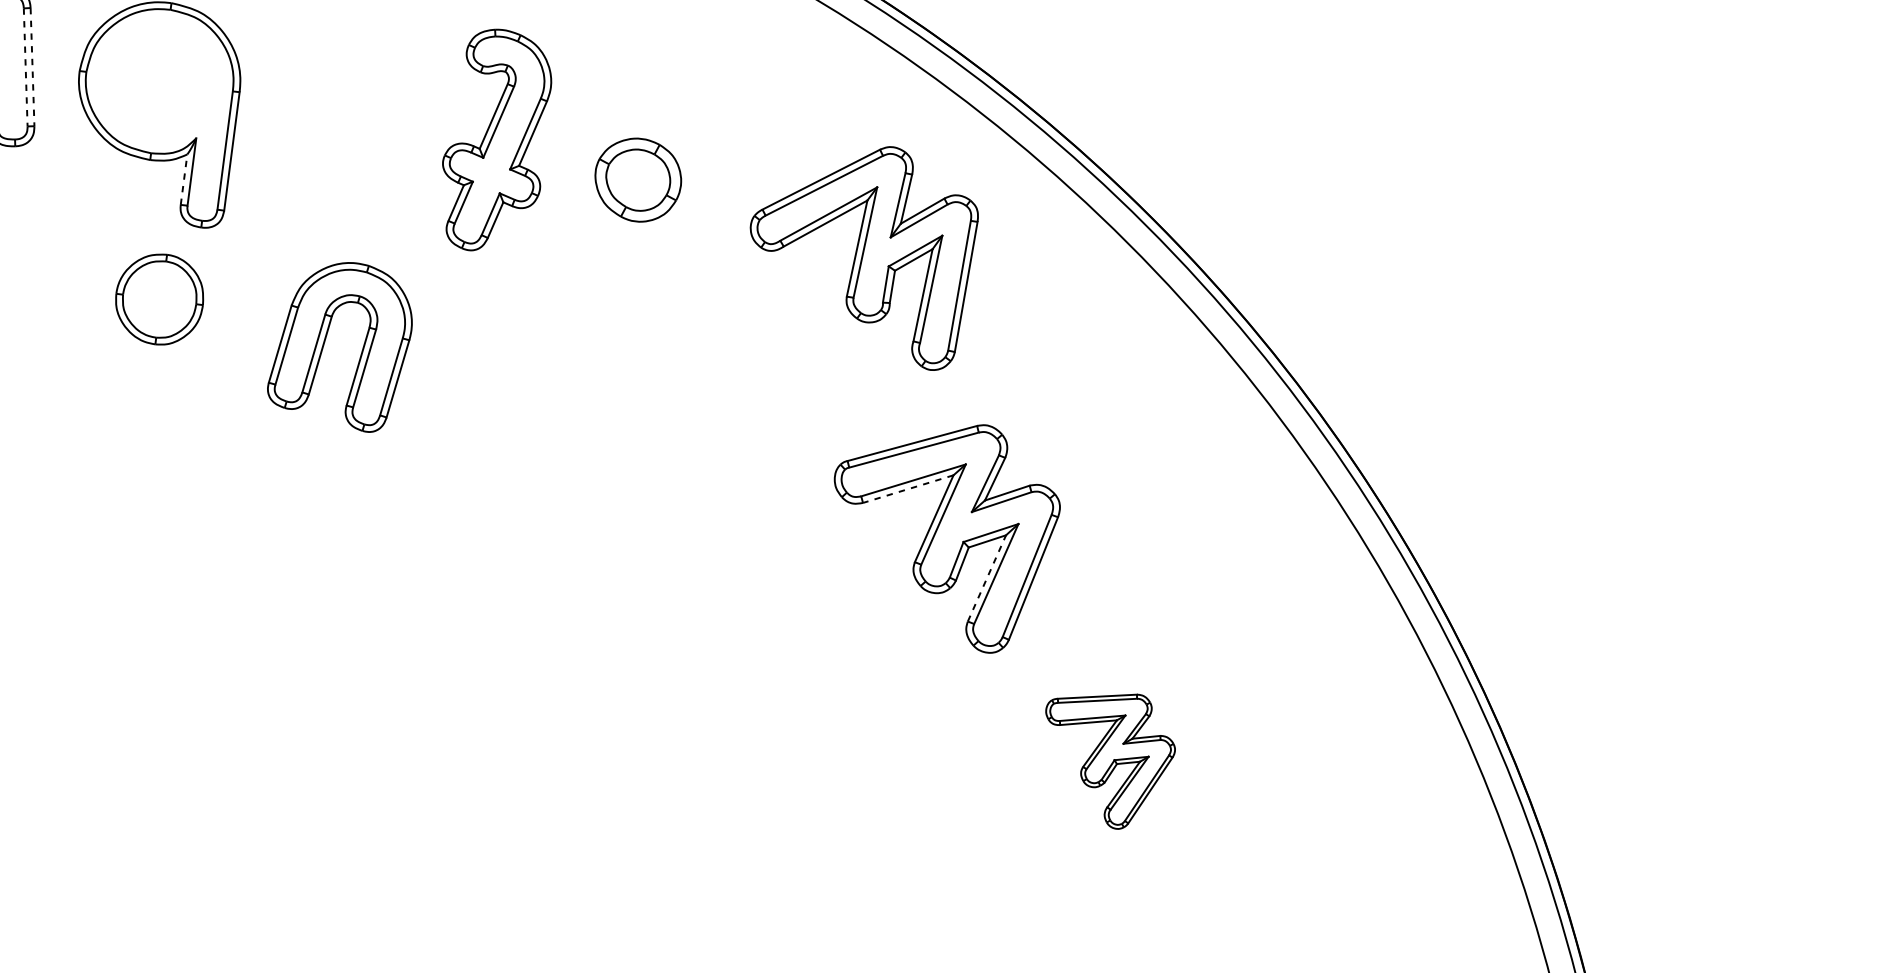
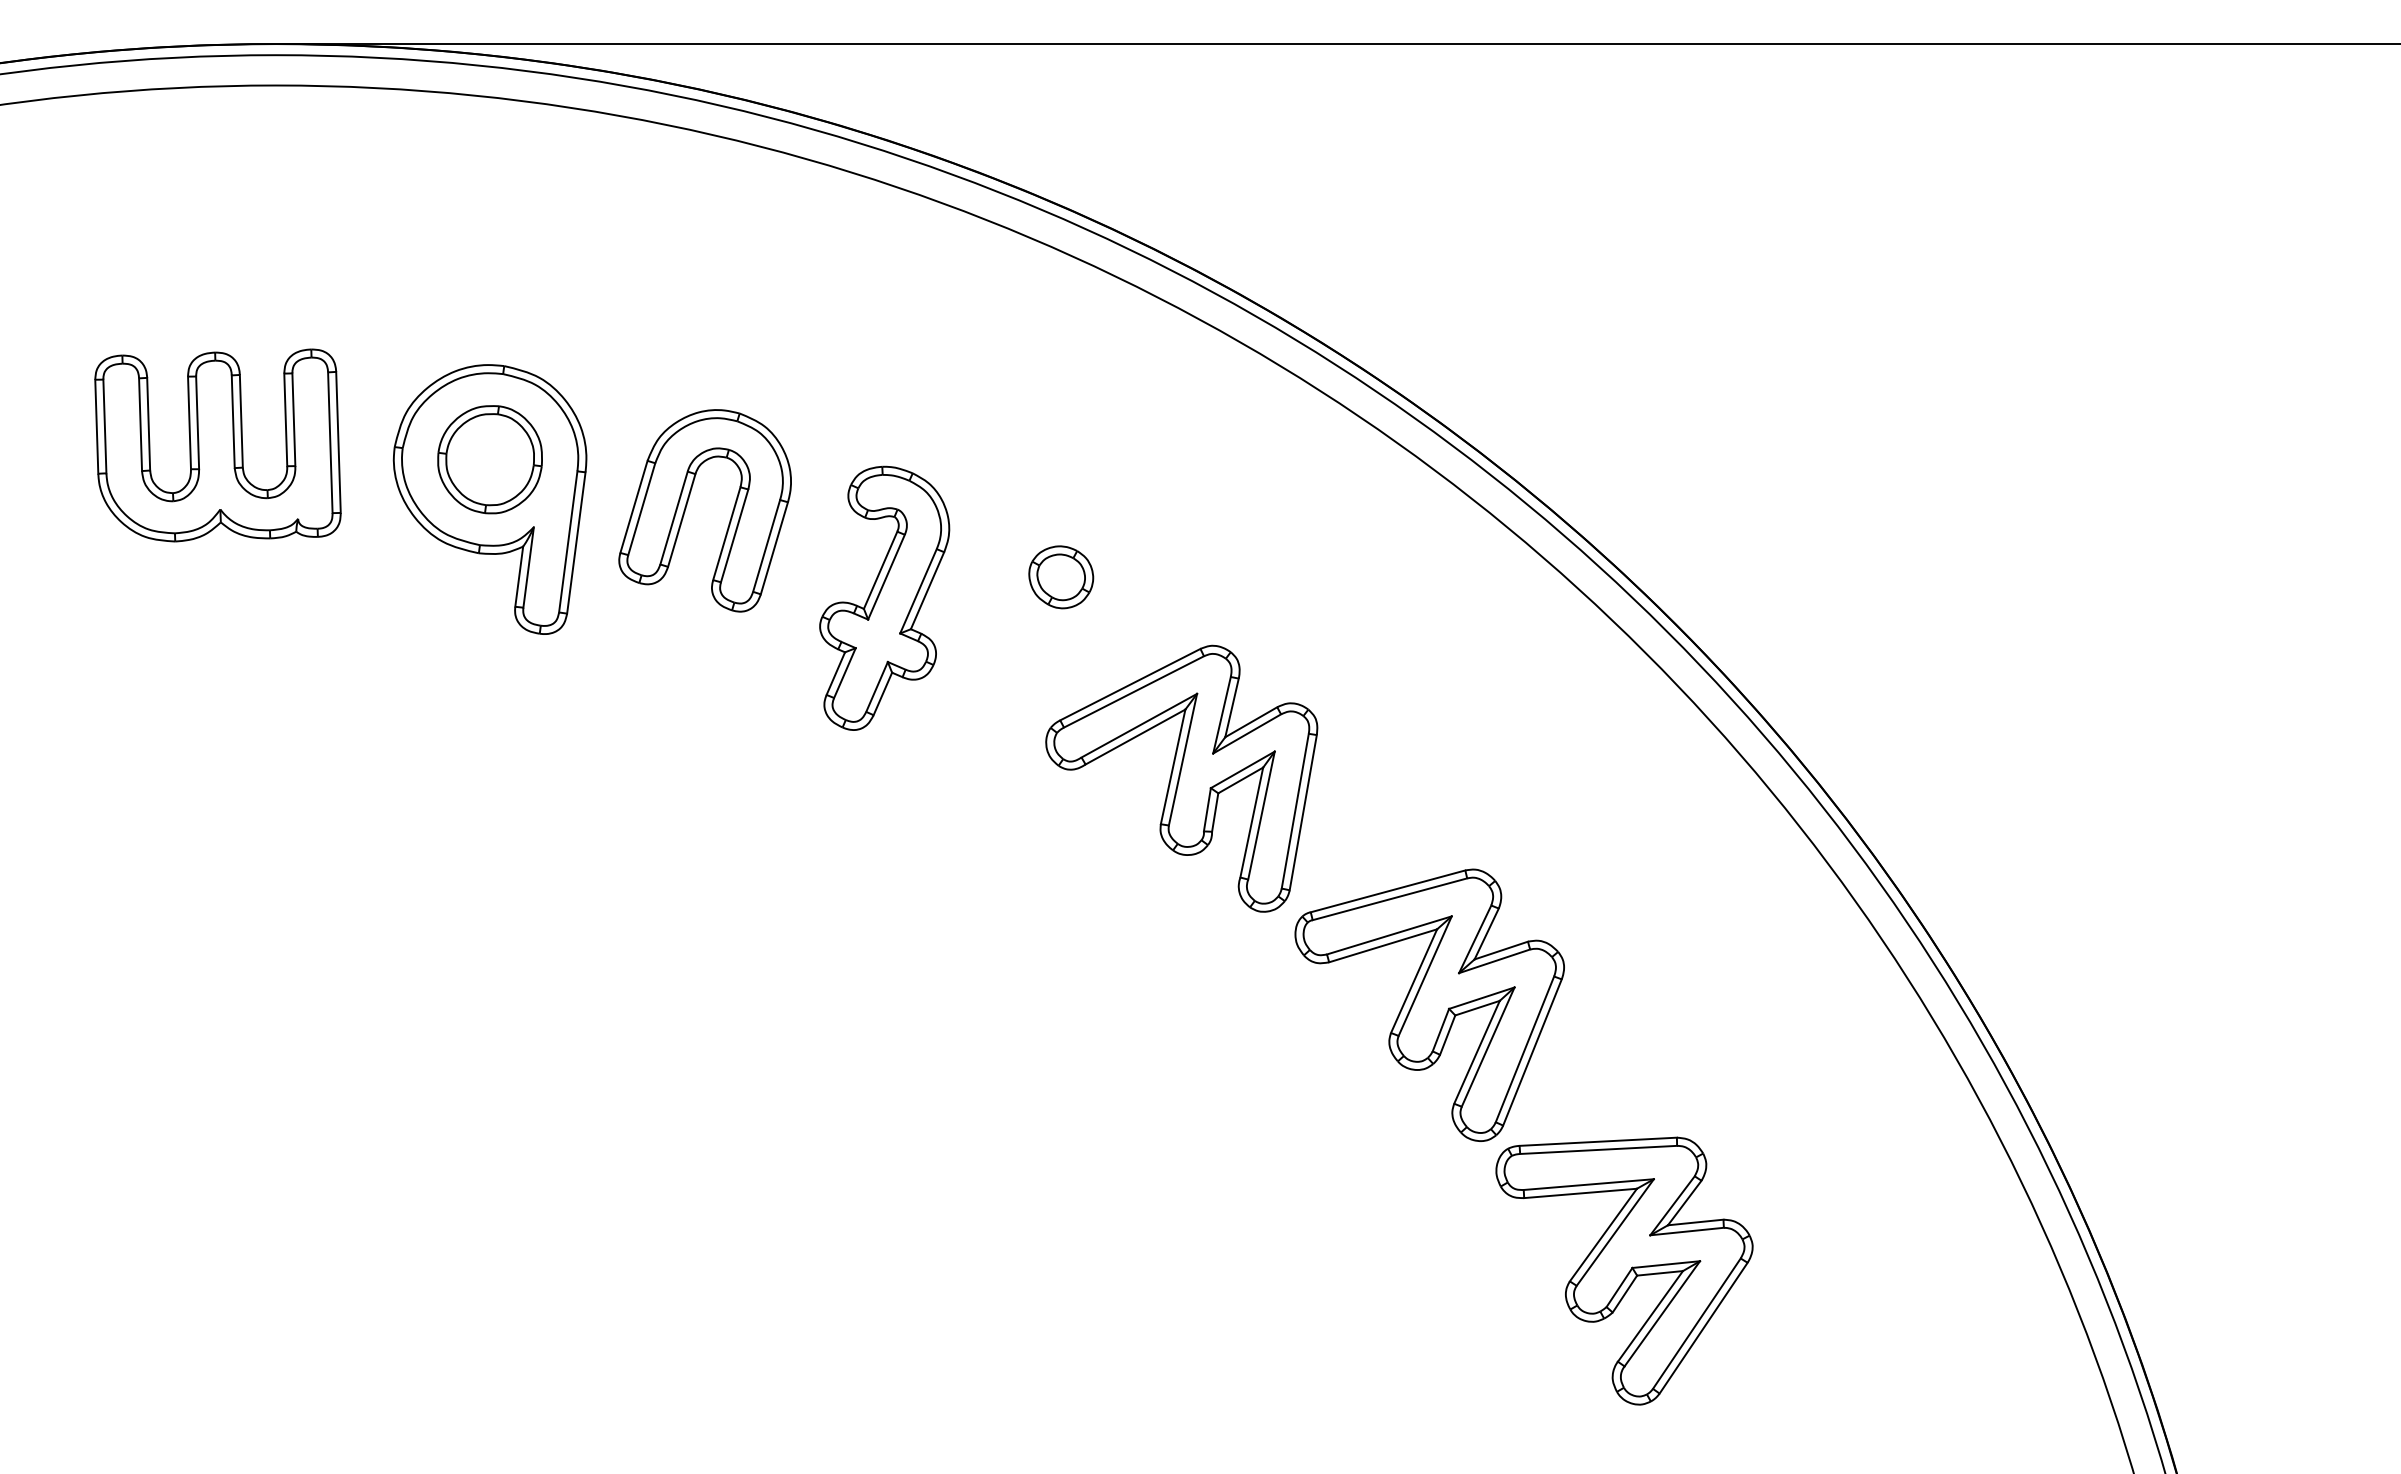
line: (32, 67) -> (338, 442), dashed -> solid
line: (25, 68) -> (330, 443), dashed -> solid
part: (496, 139) -> (884, 597), moved
line: (184, 179) -> (519, 576), dashed -> solid
part: (638, 180) -> (1061, 577), size x0.62
part: (864, 258) -> (1181, 778), moved
part: (159, 299) -> (489, 459), moved
part: (325, 342) -> (687, 505), moved
line: (907, 488) -> (1382, 945), dashed -> solid
line: (987, 577) -> (1477, 1051), dashed -> solid
part: (1110, 761) -> (1624, 1270), size x1.67

